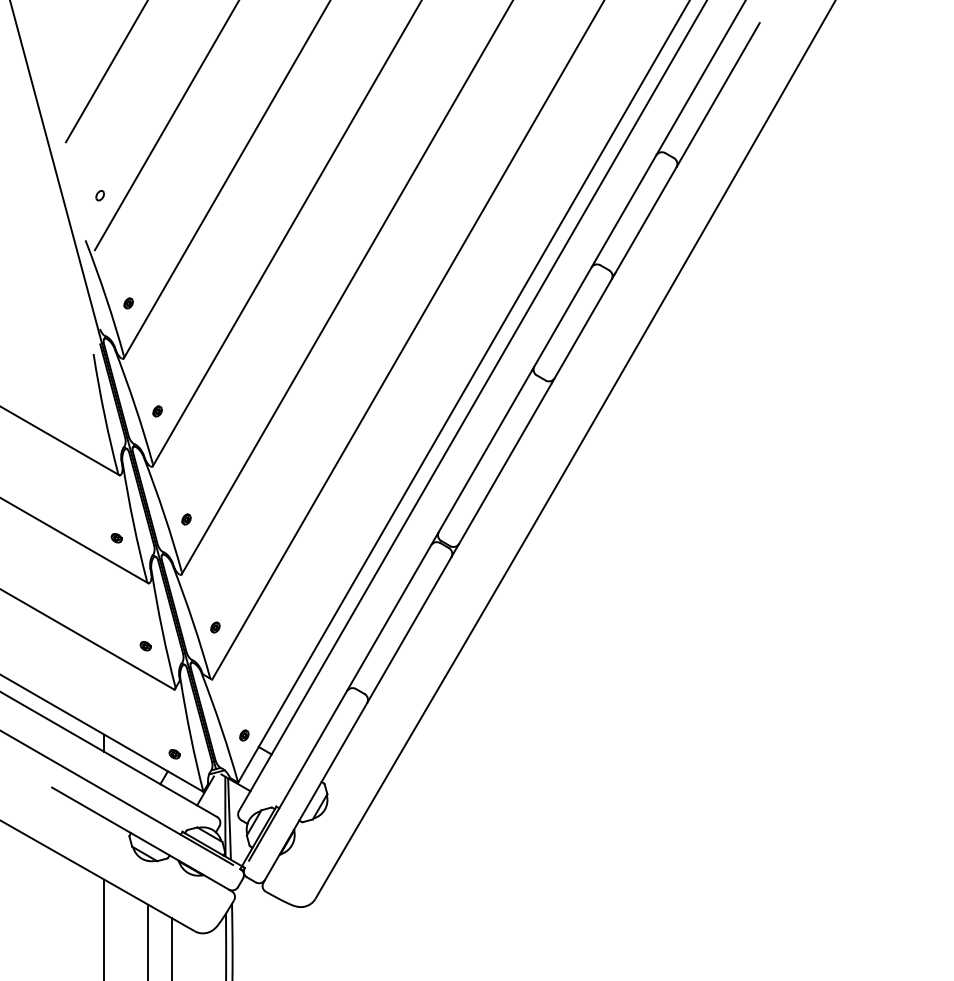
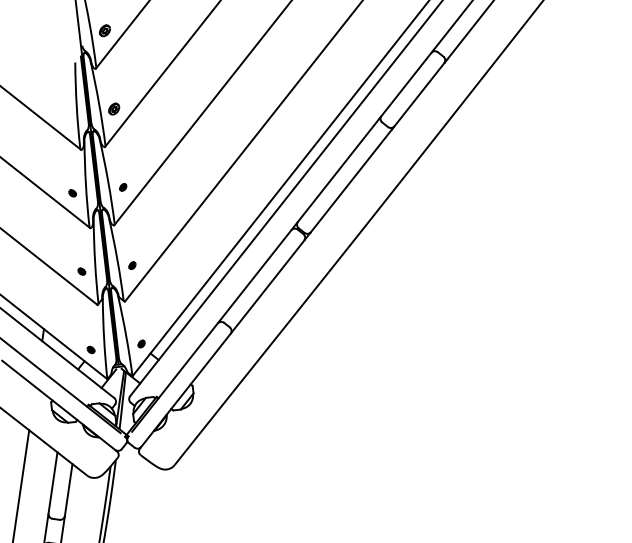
part: (128, 303) -> (104, 30), size x1.6
part: (157, 411) -> (114, 109), size x1.6

